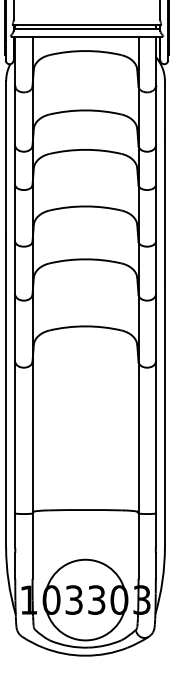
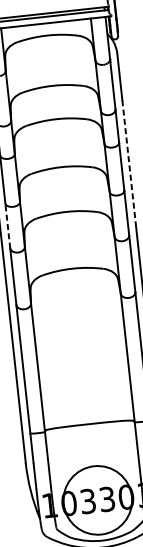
line: (164, 211) -> (128, 164), solid -> dashed
line: (15, 268) -> (8, 226), solid -> dashed

